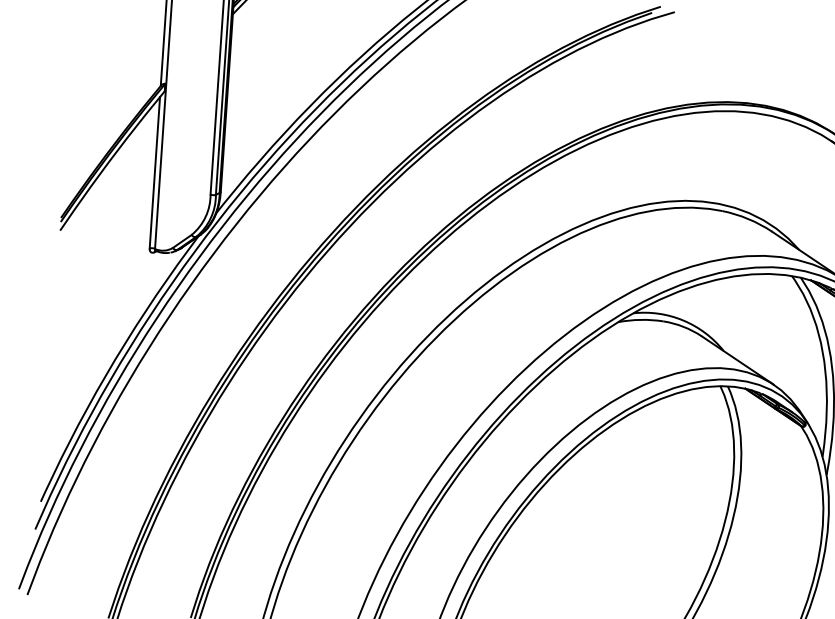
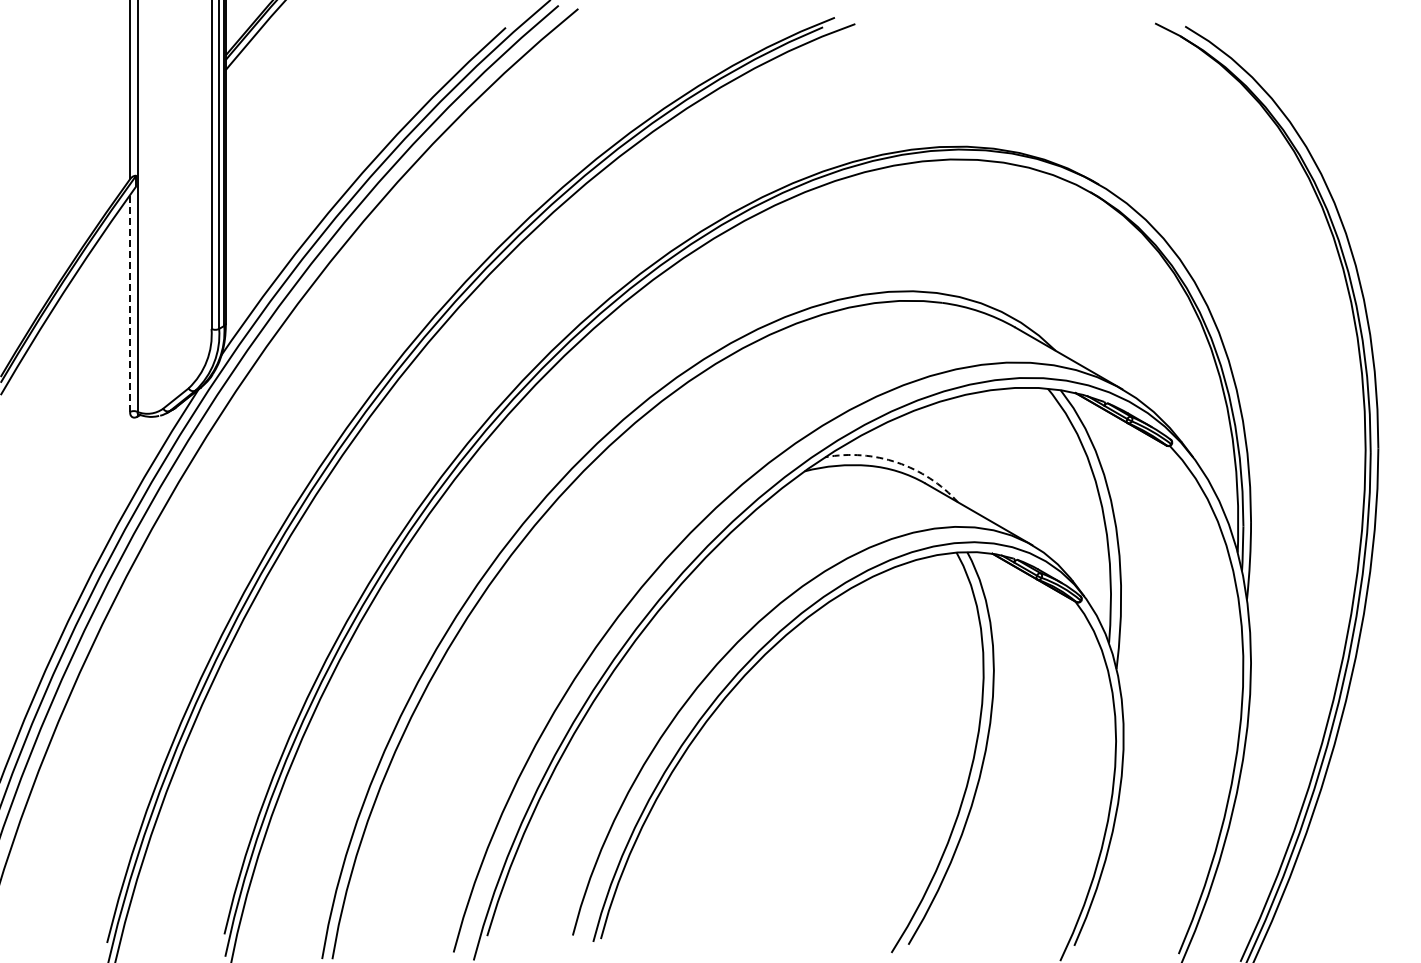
line: (155, 172) -> (130, 303), solid -> dashed
arc: (683, 320) -> (897, 462), solid -> dashed

